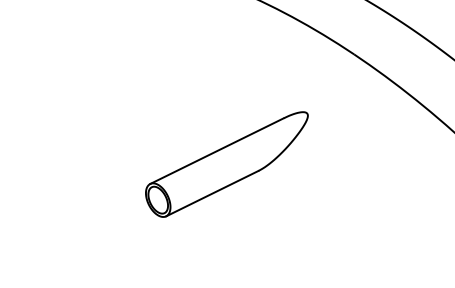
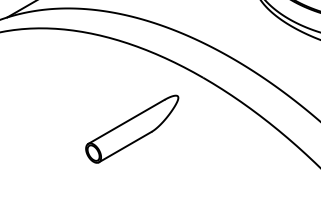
part: (226, 162) -> (132, 128), moved

